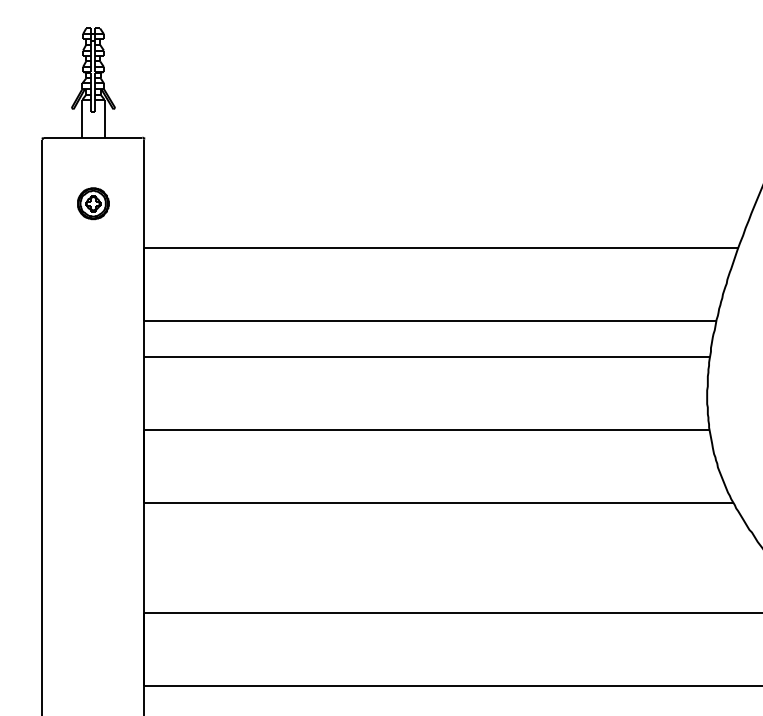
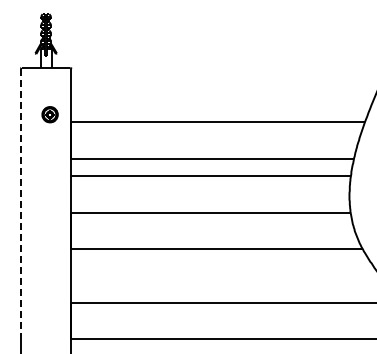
part: (92, 203) -> (49, 114), moved
line: (41, 409) -> (20, 202), solid -> dashed

